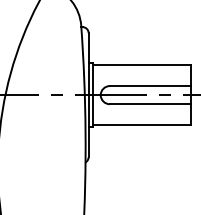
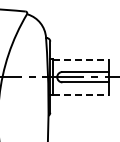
line: (143, 64) -> (81, 59), solid -> dashed
line: (143, 125) -> (81, 94), solid -> dashed

